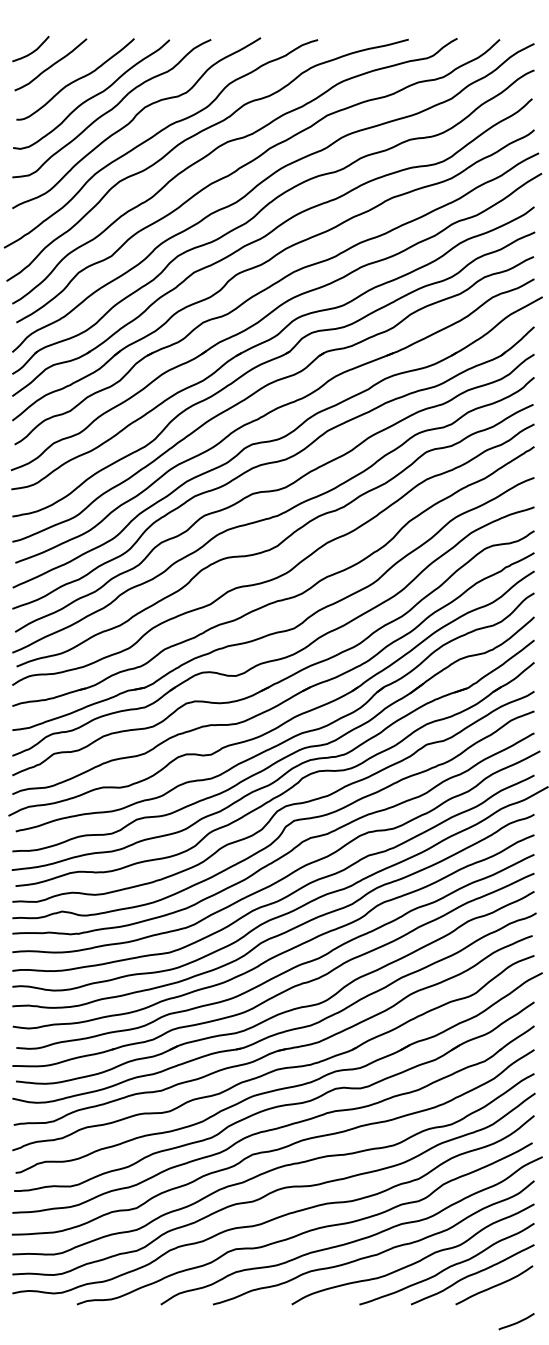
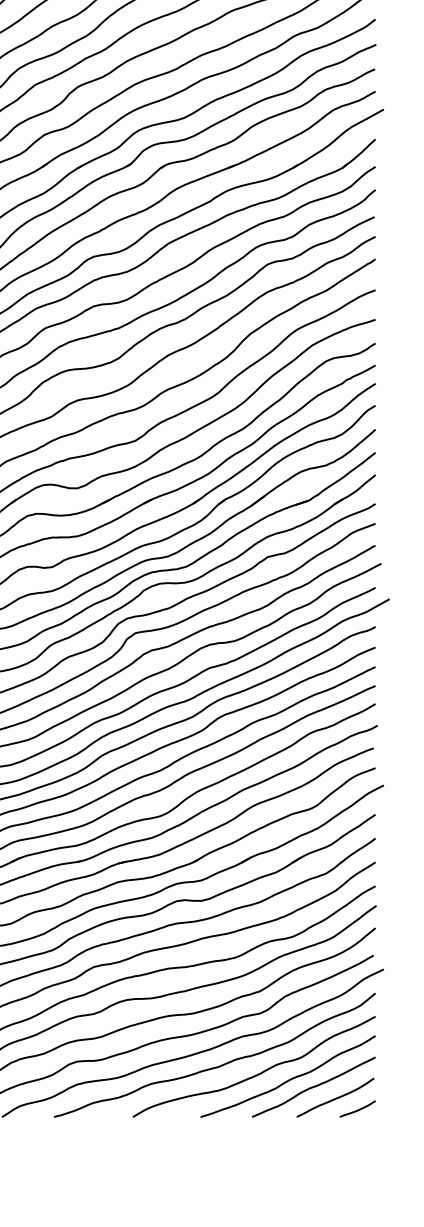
curve: (517, 1321) -> (358, 1108), moved

